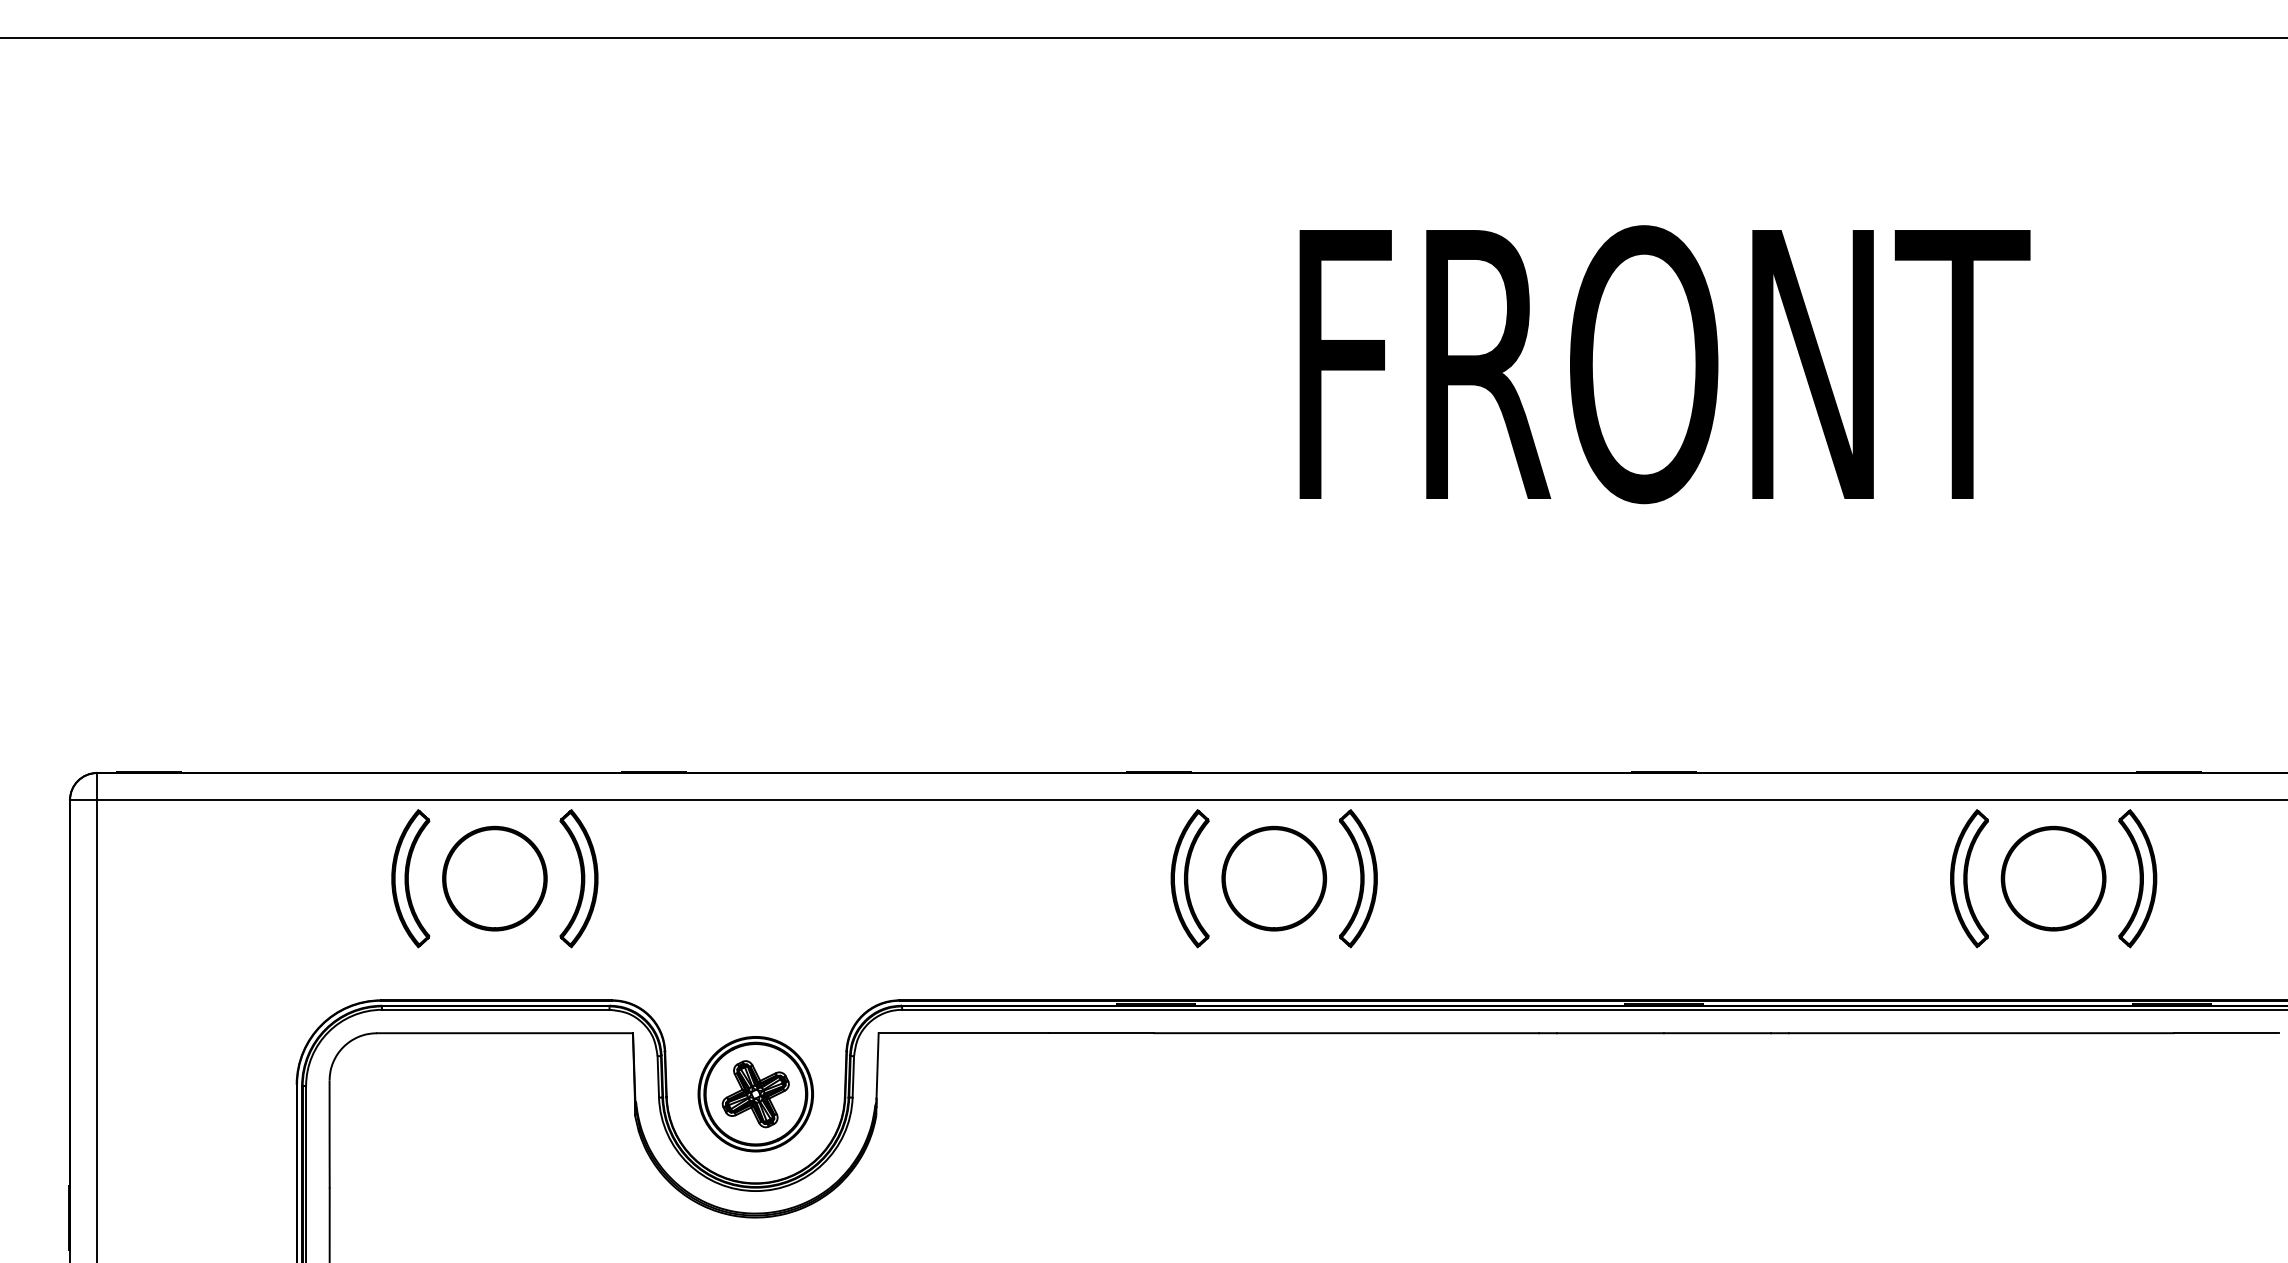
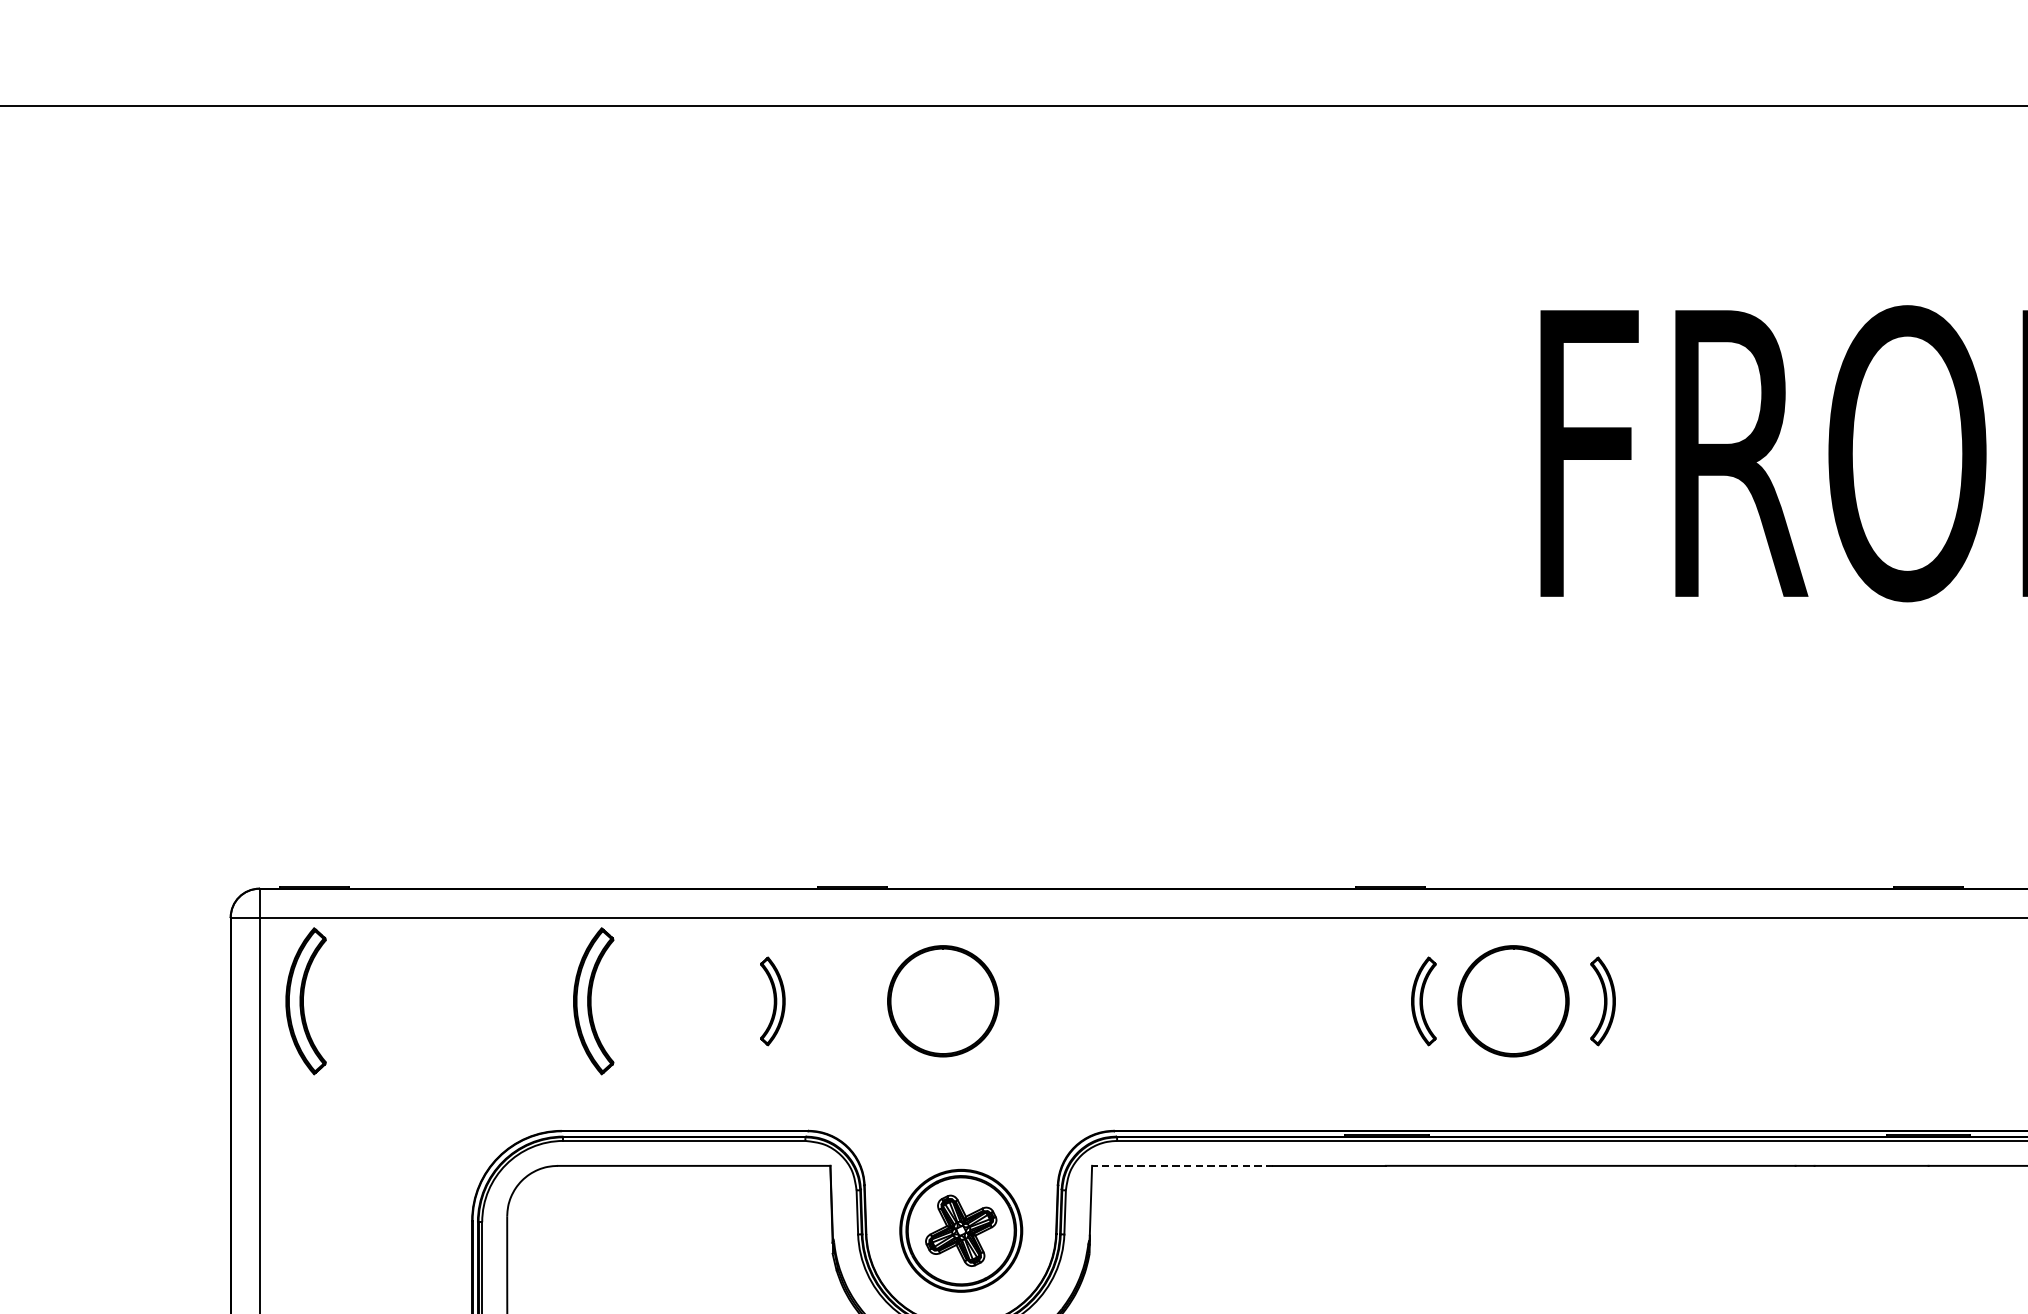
part: (140, 878) -> (305, 1001), added
part: (494, 878) -> (942, 1001), moved
part: (578, 878) -> (772, 1001), size x0.6
part: (1189, 878) -> (1423, 1001), size x0.6
part: (1358, 878) -> (1603, 1001), size x0.6
line: (963, 1033) -> (1182, 1166), solid -> dashed

